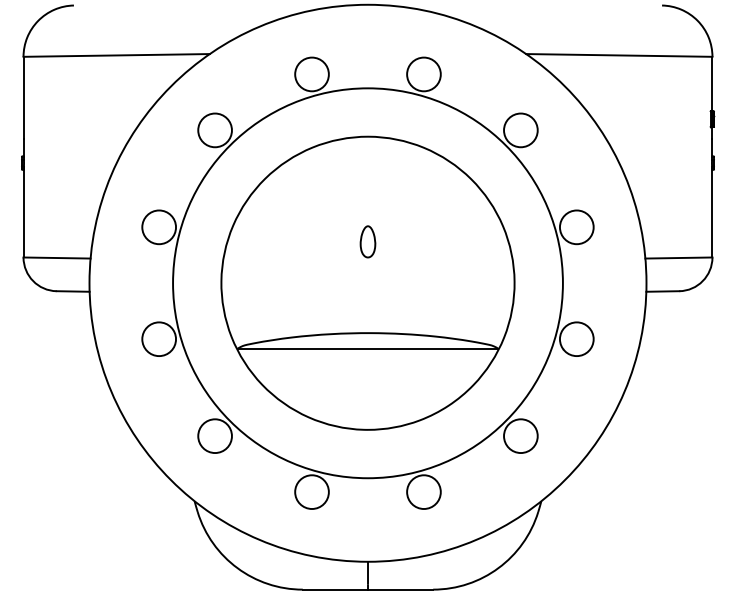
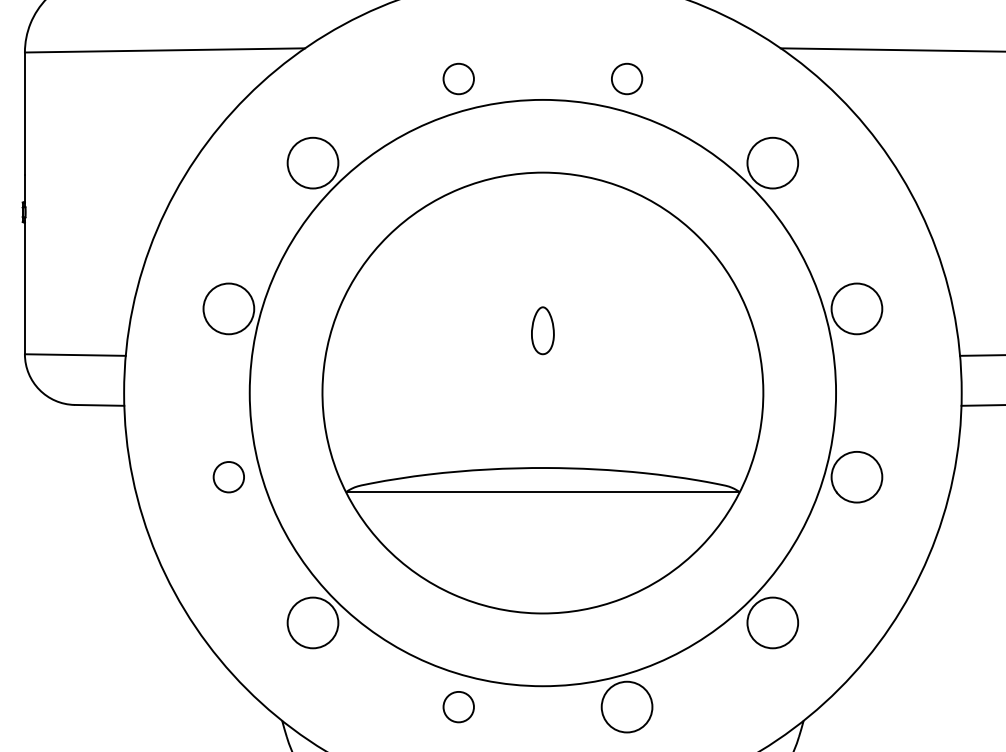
circle: (311, 74) -> (457, 79), size x0.6
circle: (423, 74) -> (626, 79), size x0.6
circle: (159, 339) -> (229, 477), size x0.6
circle: (311, 491) -> (457, 706), size x0.6

